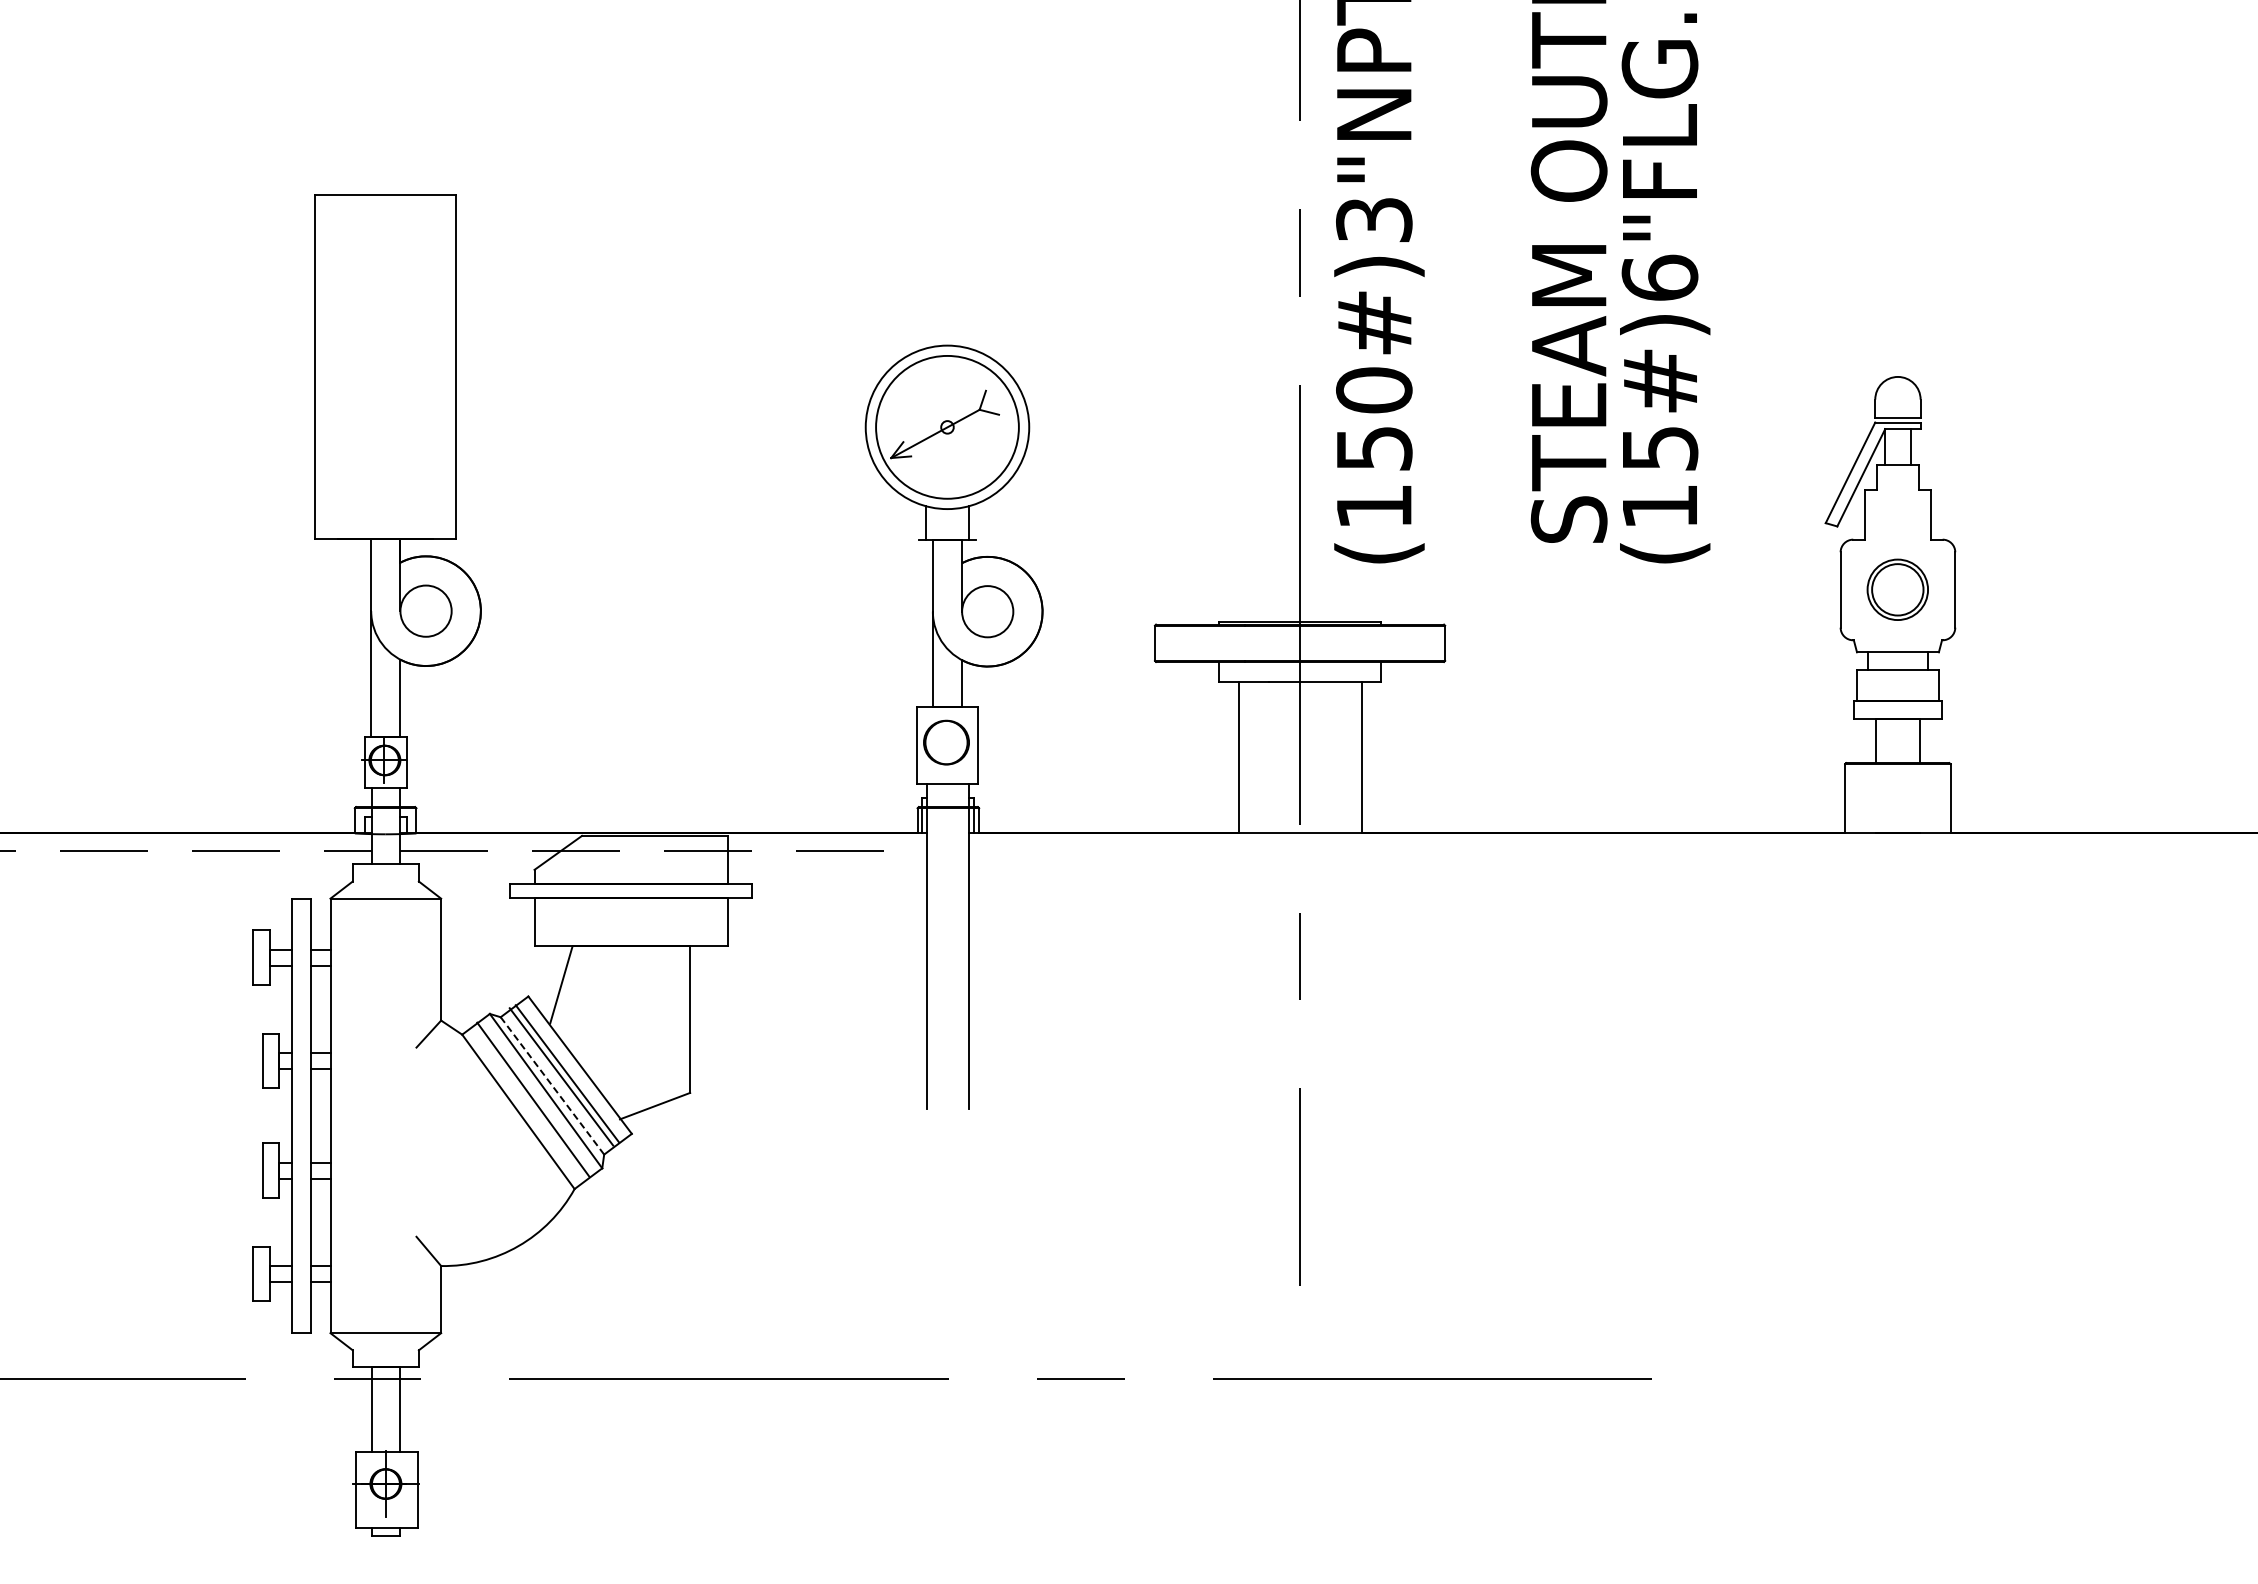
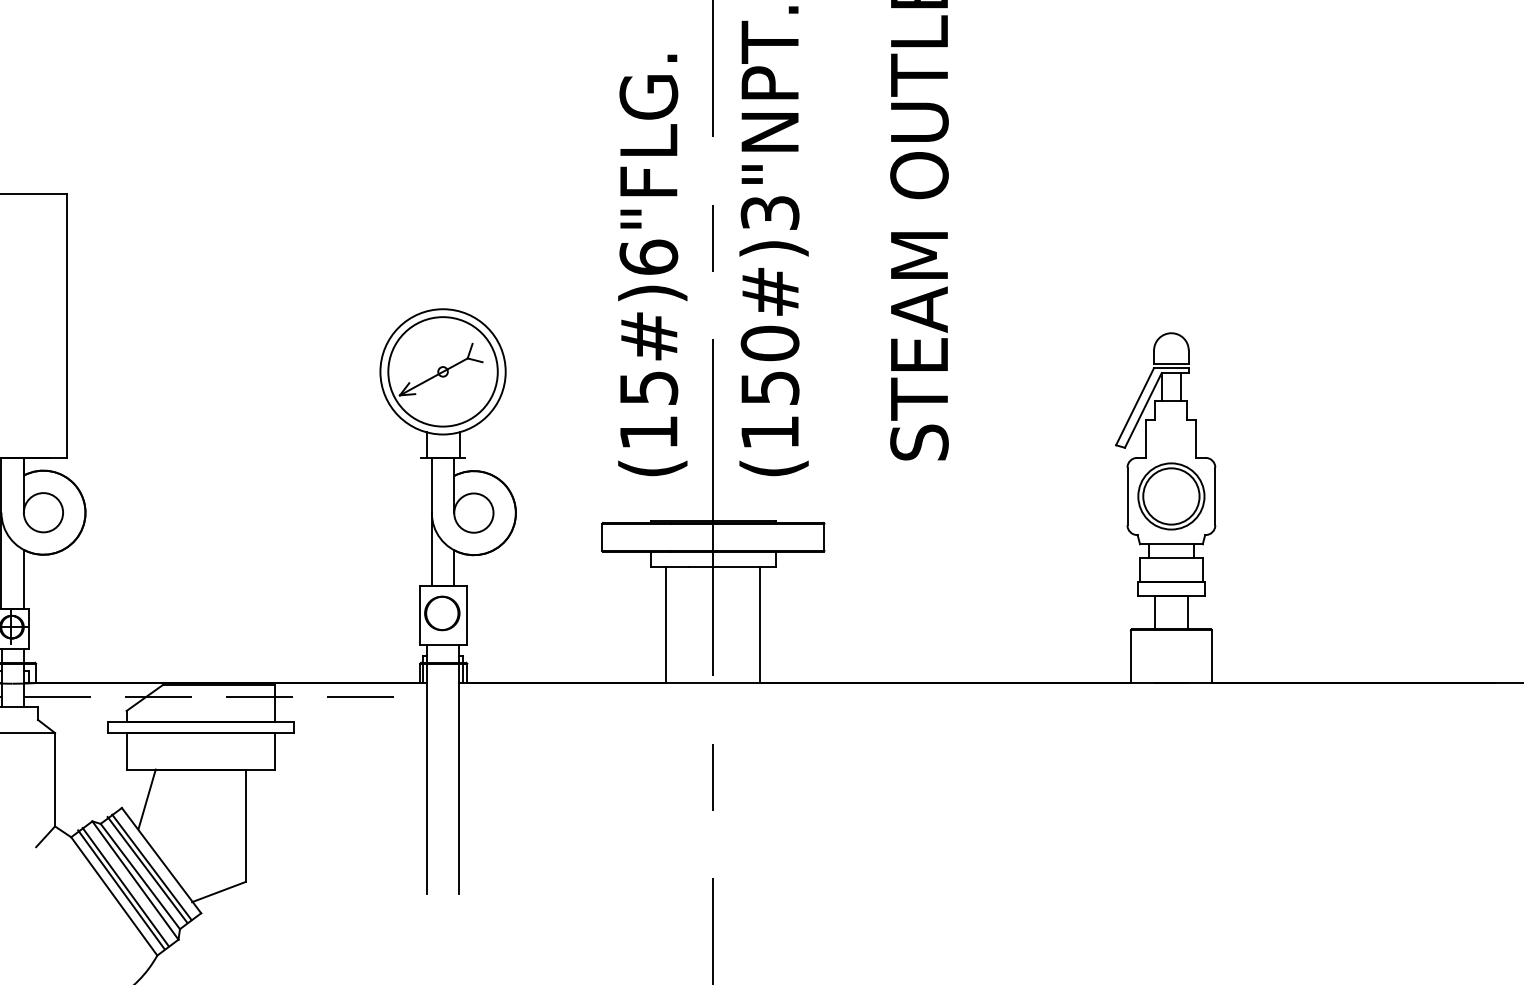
text: (1665, 288) -> (653, 265), moved
part: (1897, 589) -> (1171, 496), size x1.43
line: (552, 1085) -> (140, 876), dashed -> solid
line: (527, 1102) -> (121, 889), added

